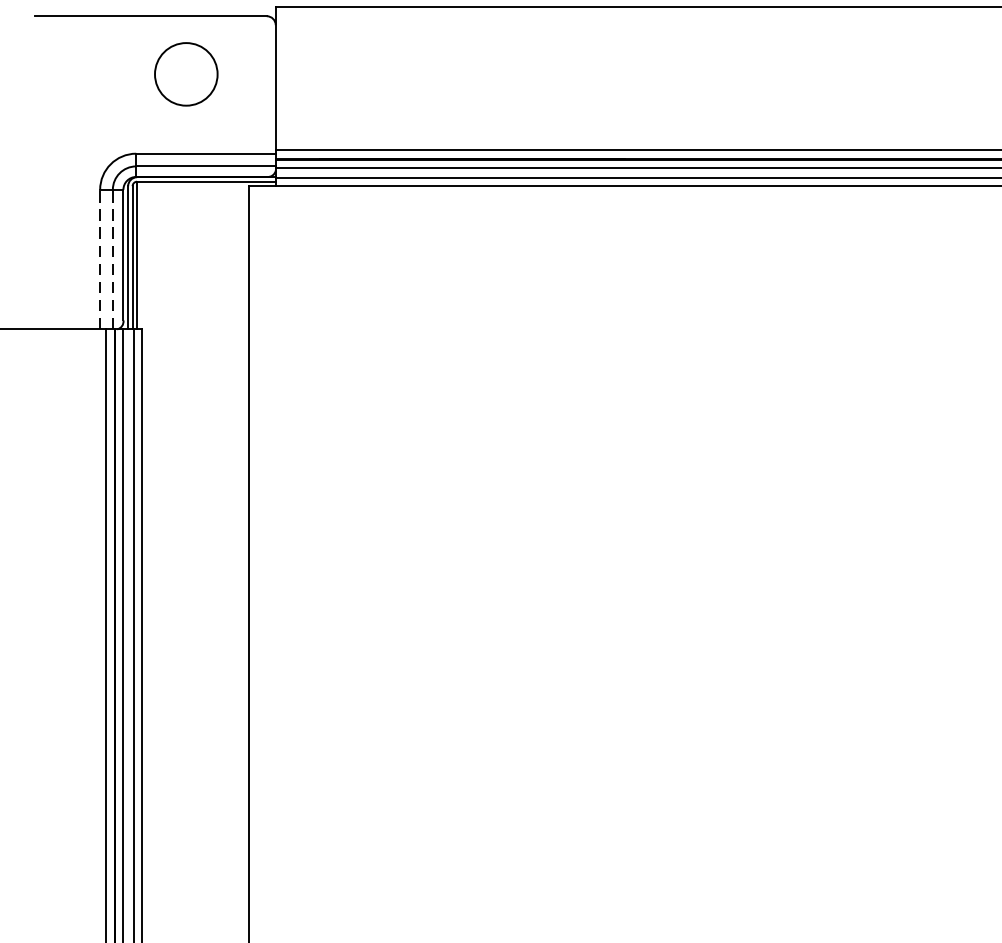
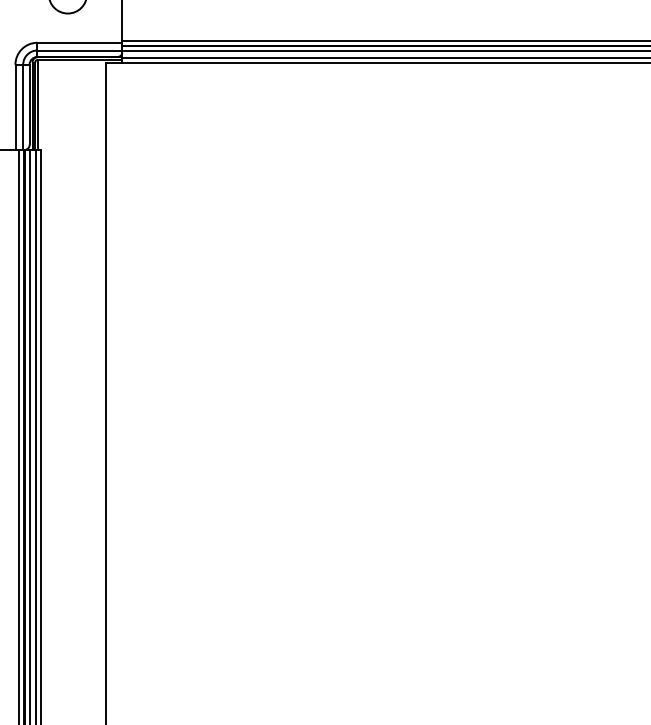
line: (100, 258) -> (15, 106), dashed -> solid
line: (113, 258) -> (23, 106), dashed -> solid

